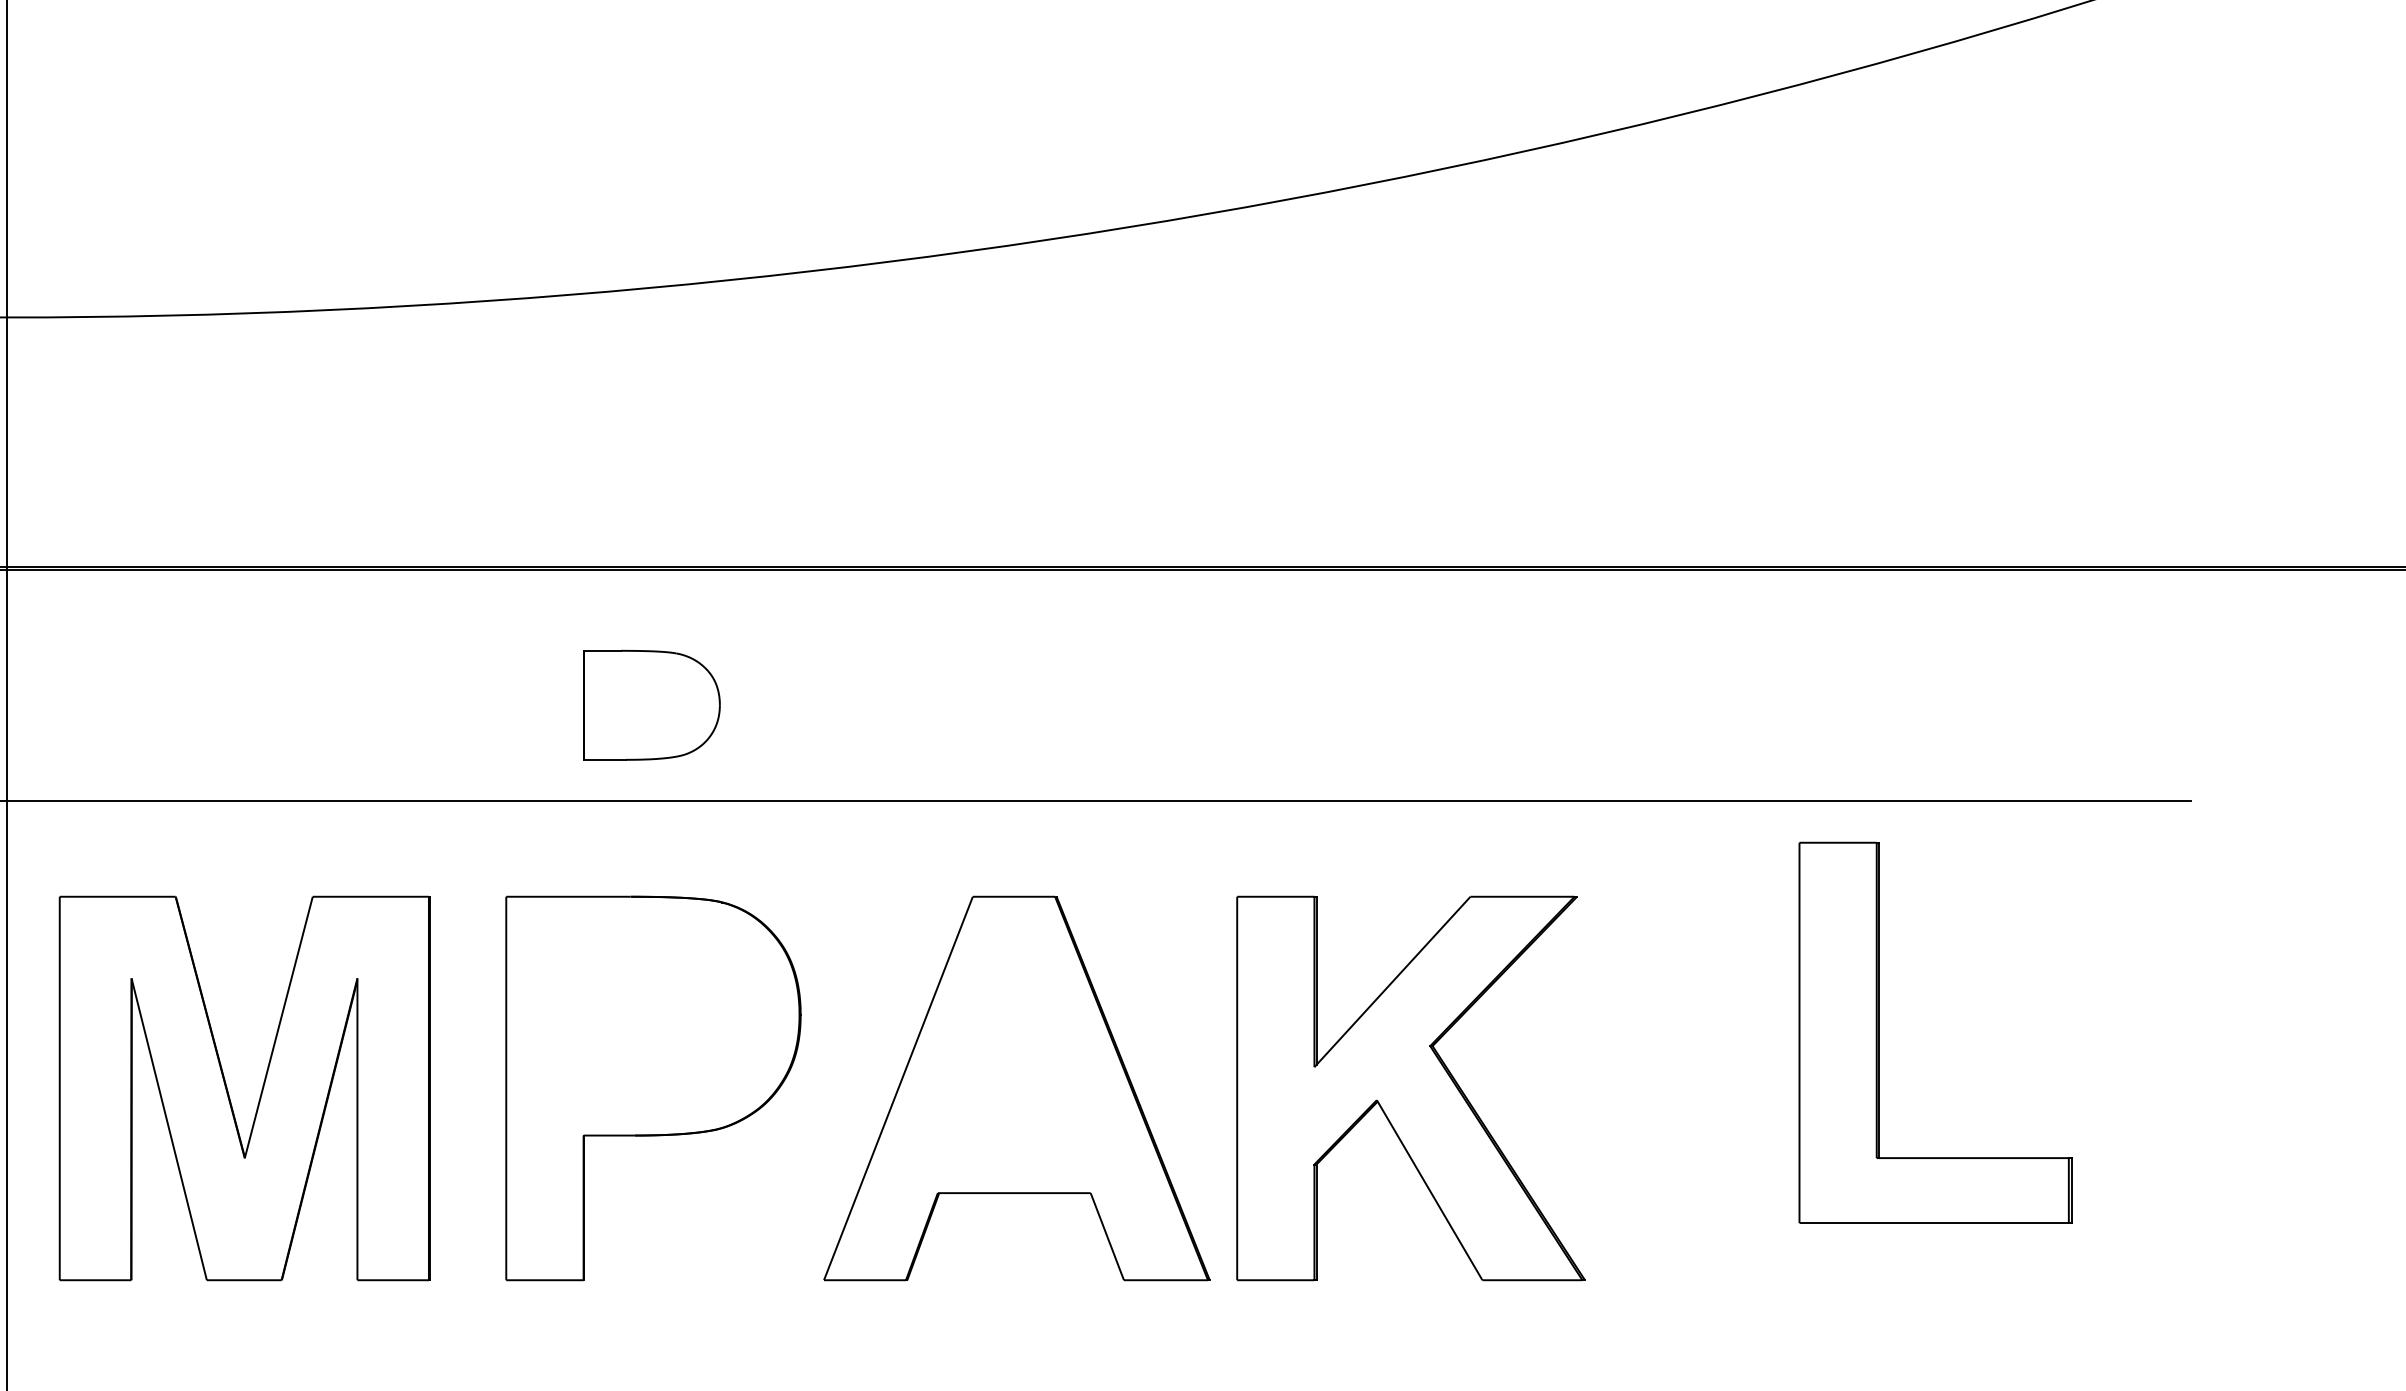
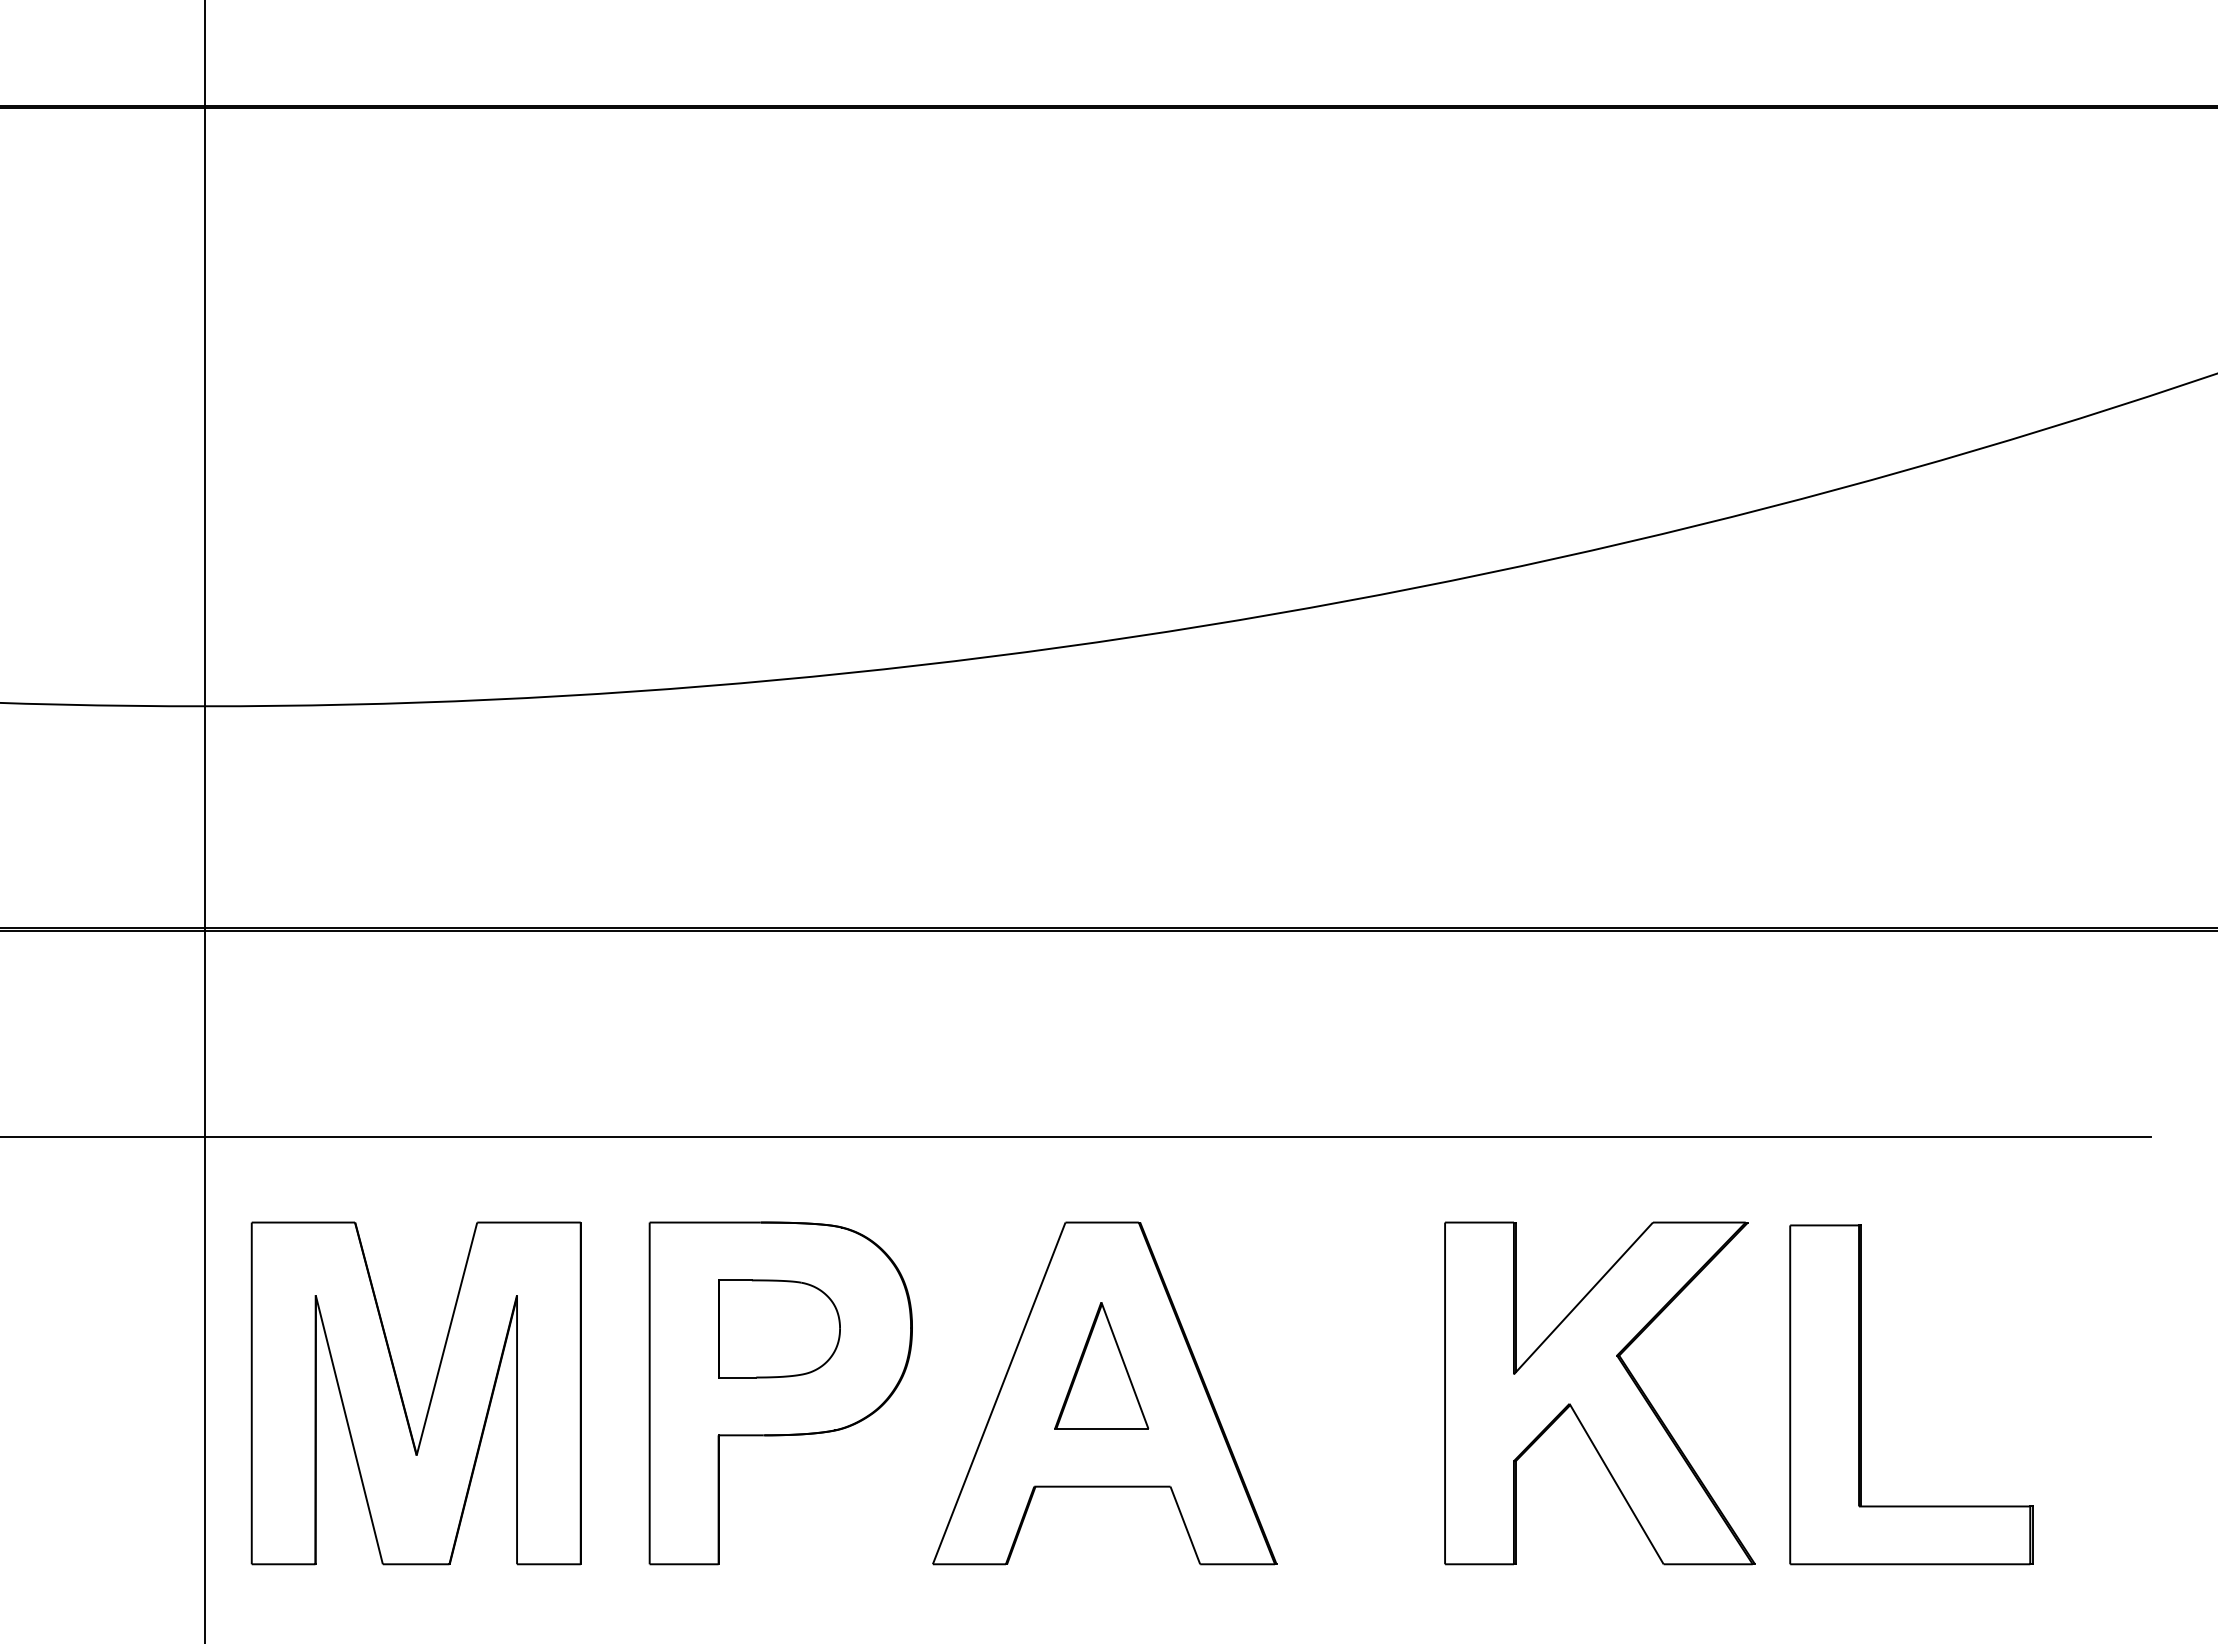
part: (651, 704) -> (779, 1328), moved
part: (1879, 1032) -> (1861, 1394), moved
part: (1013, 1057) -> (1101, 1365), added
part: (1410, 1088) -> (1599, 1393), moved

